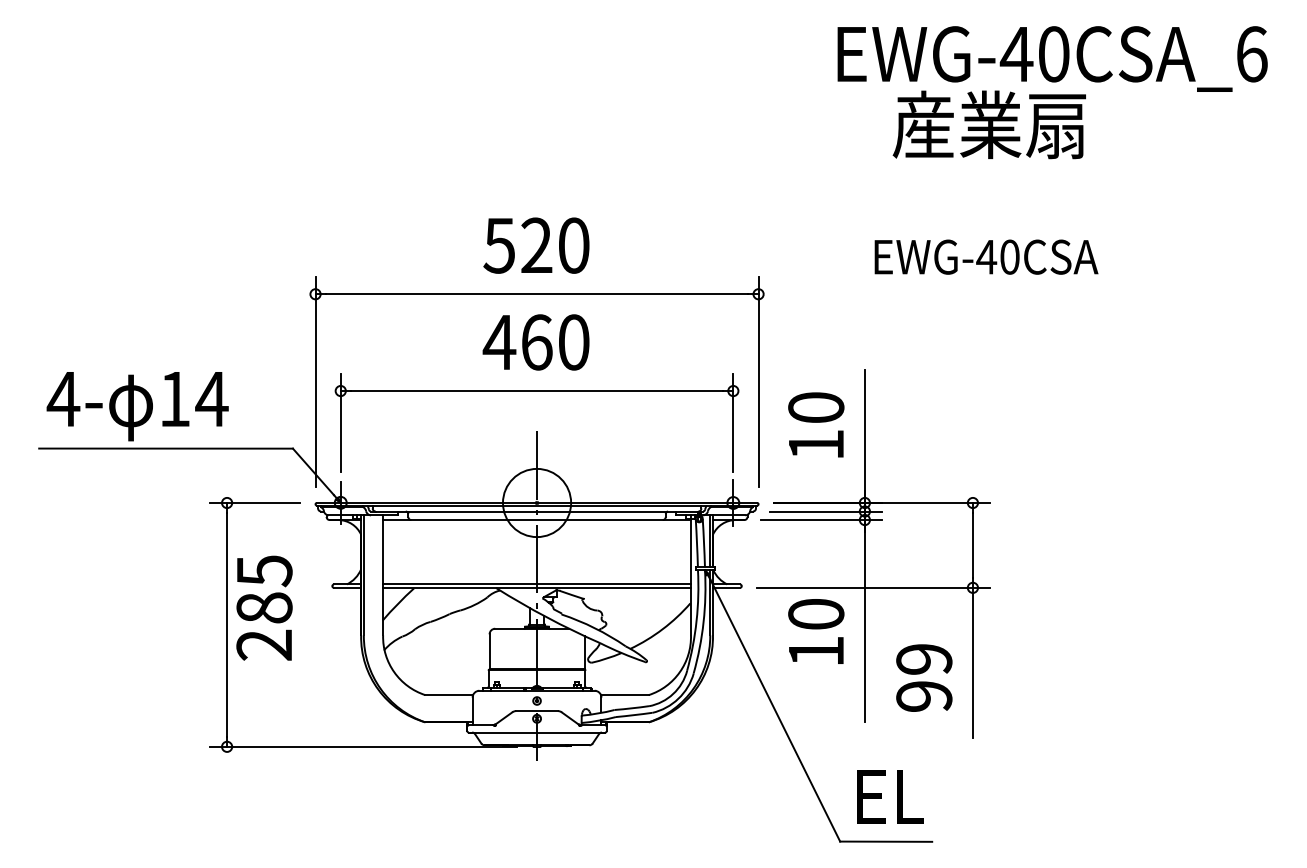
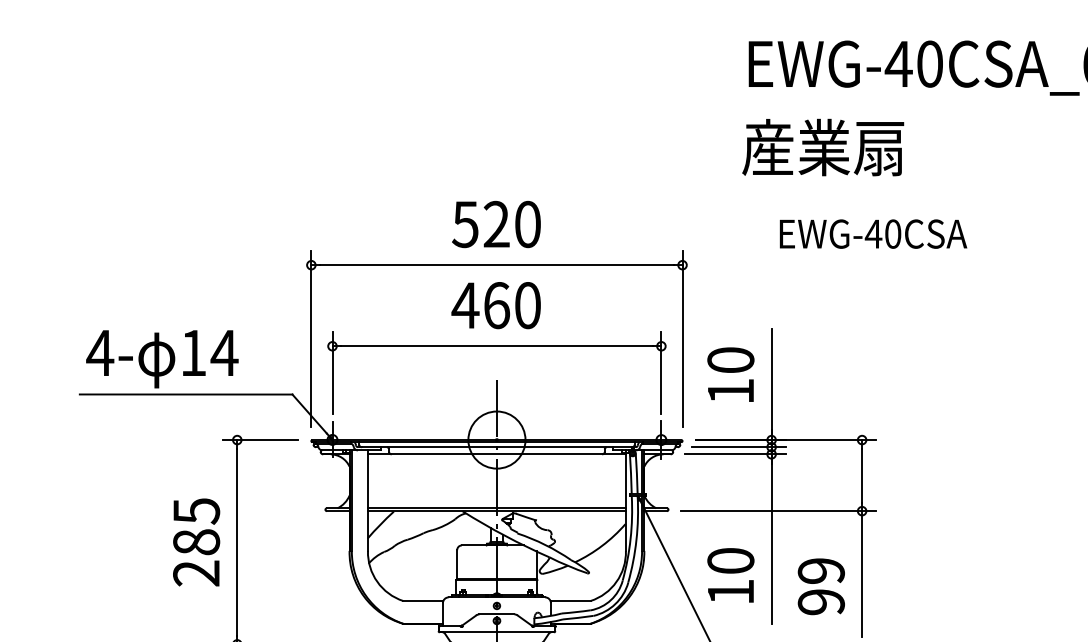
text: (988, 124) -> (822, 147), moved
text: (264, 607) -> (196, 541), moved
text: (816, 631) -> (731, 575), moved

